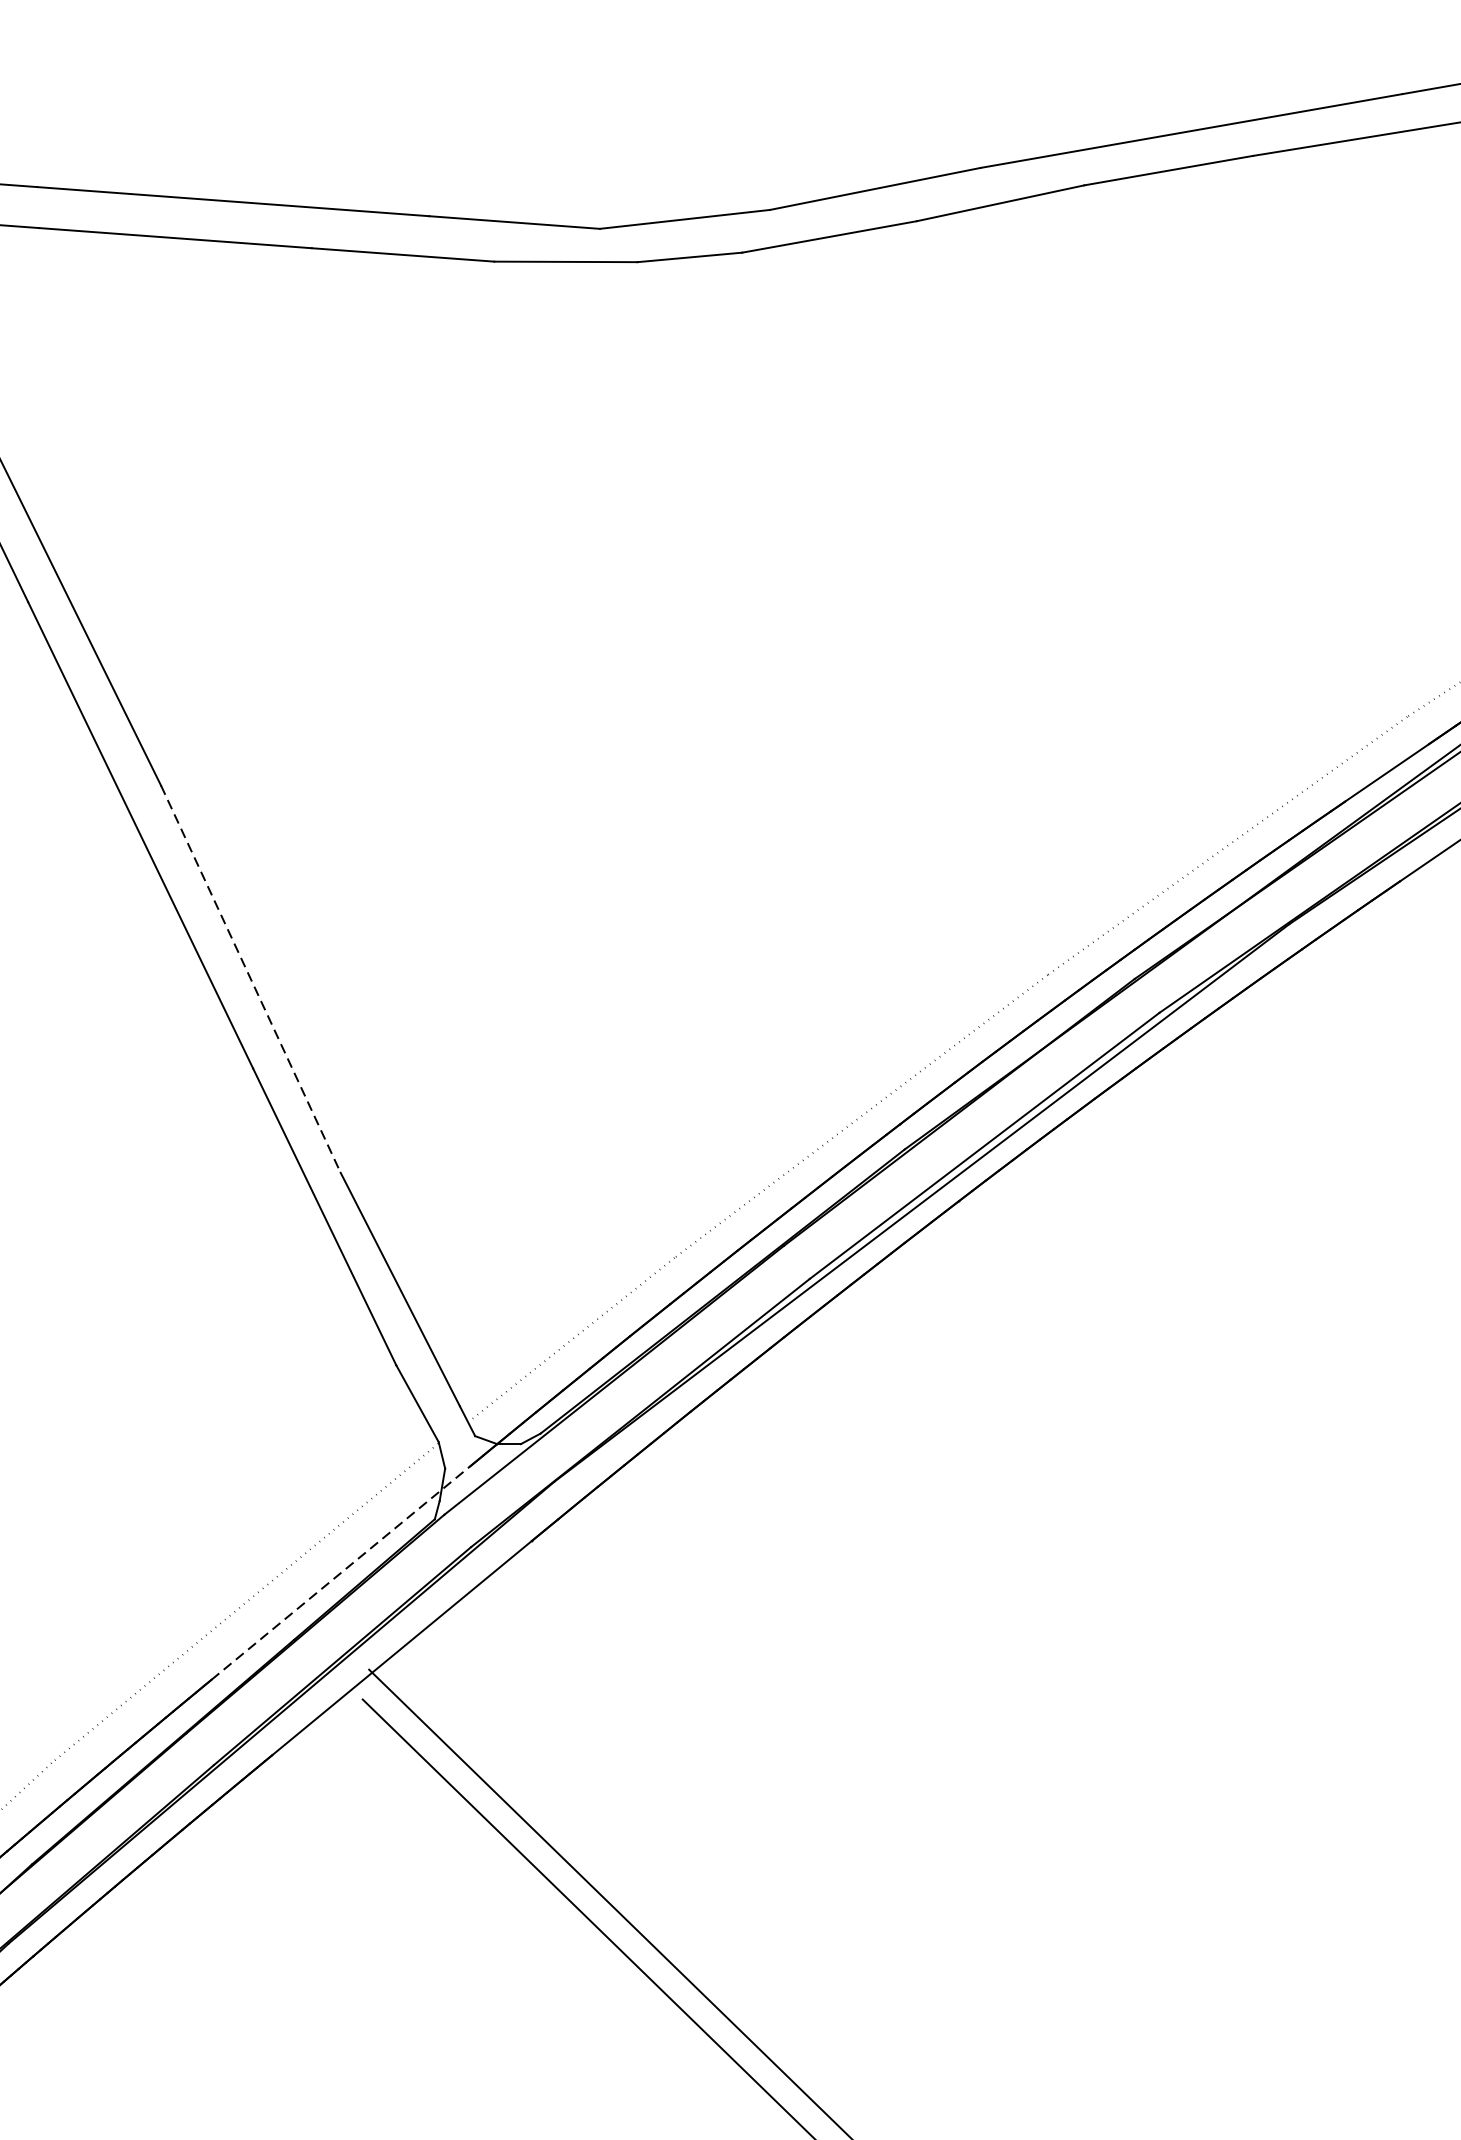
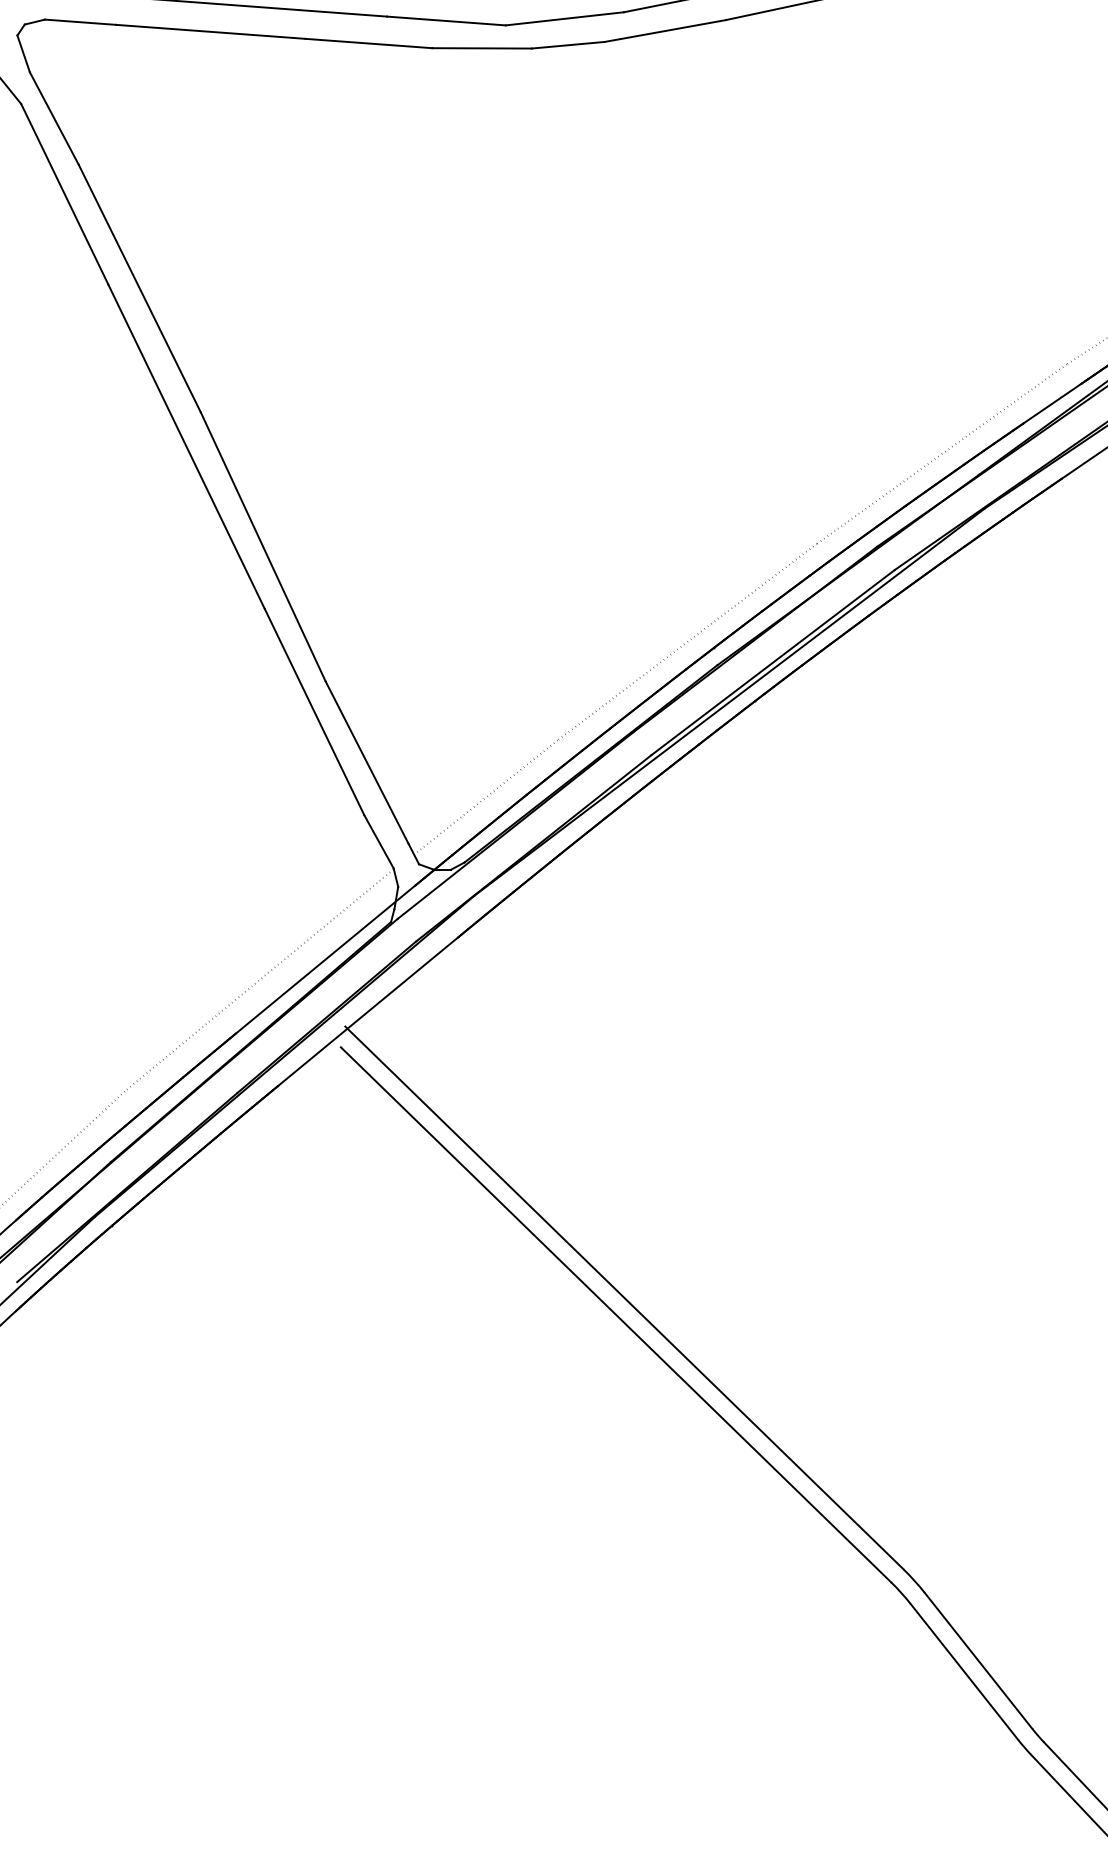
line: (251, 980) -> (263, 547), dashed -> solid
line: (340, 1573) -> (325, 959), dashed -> solid

